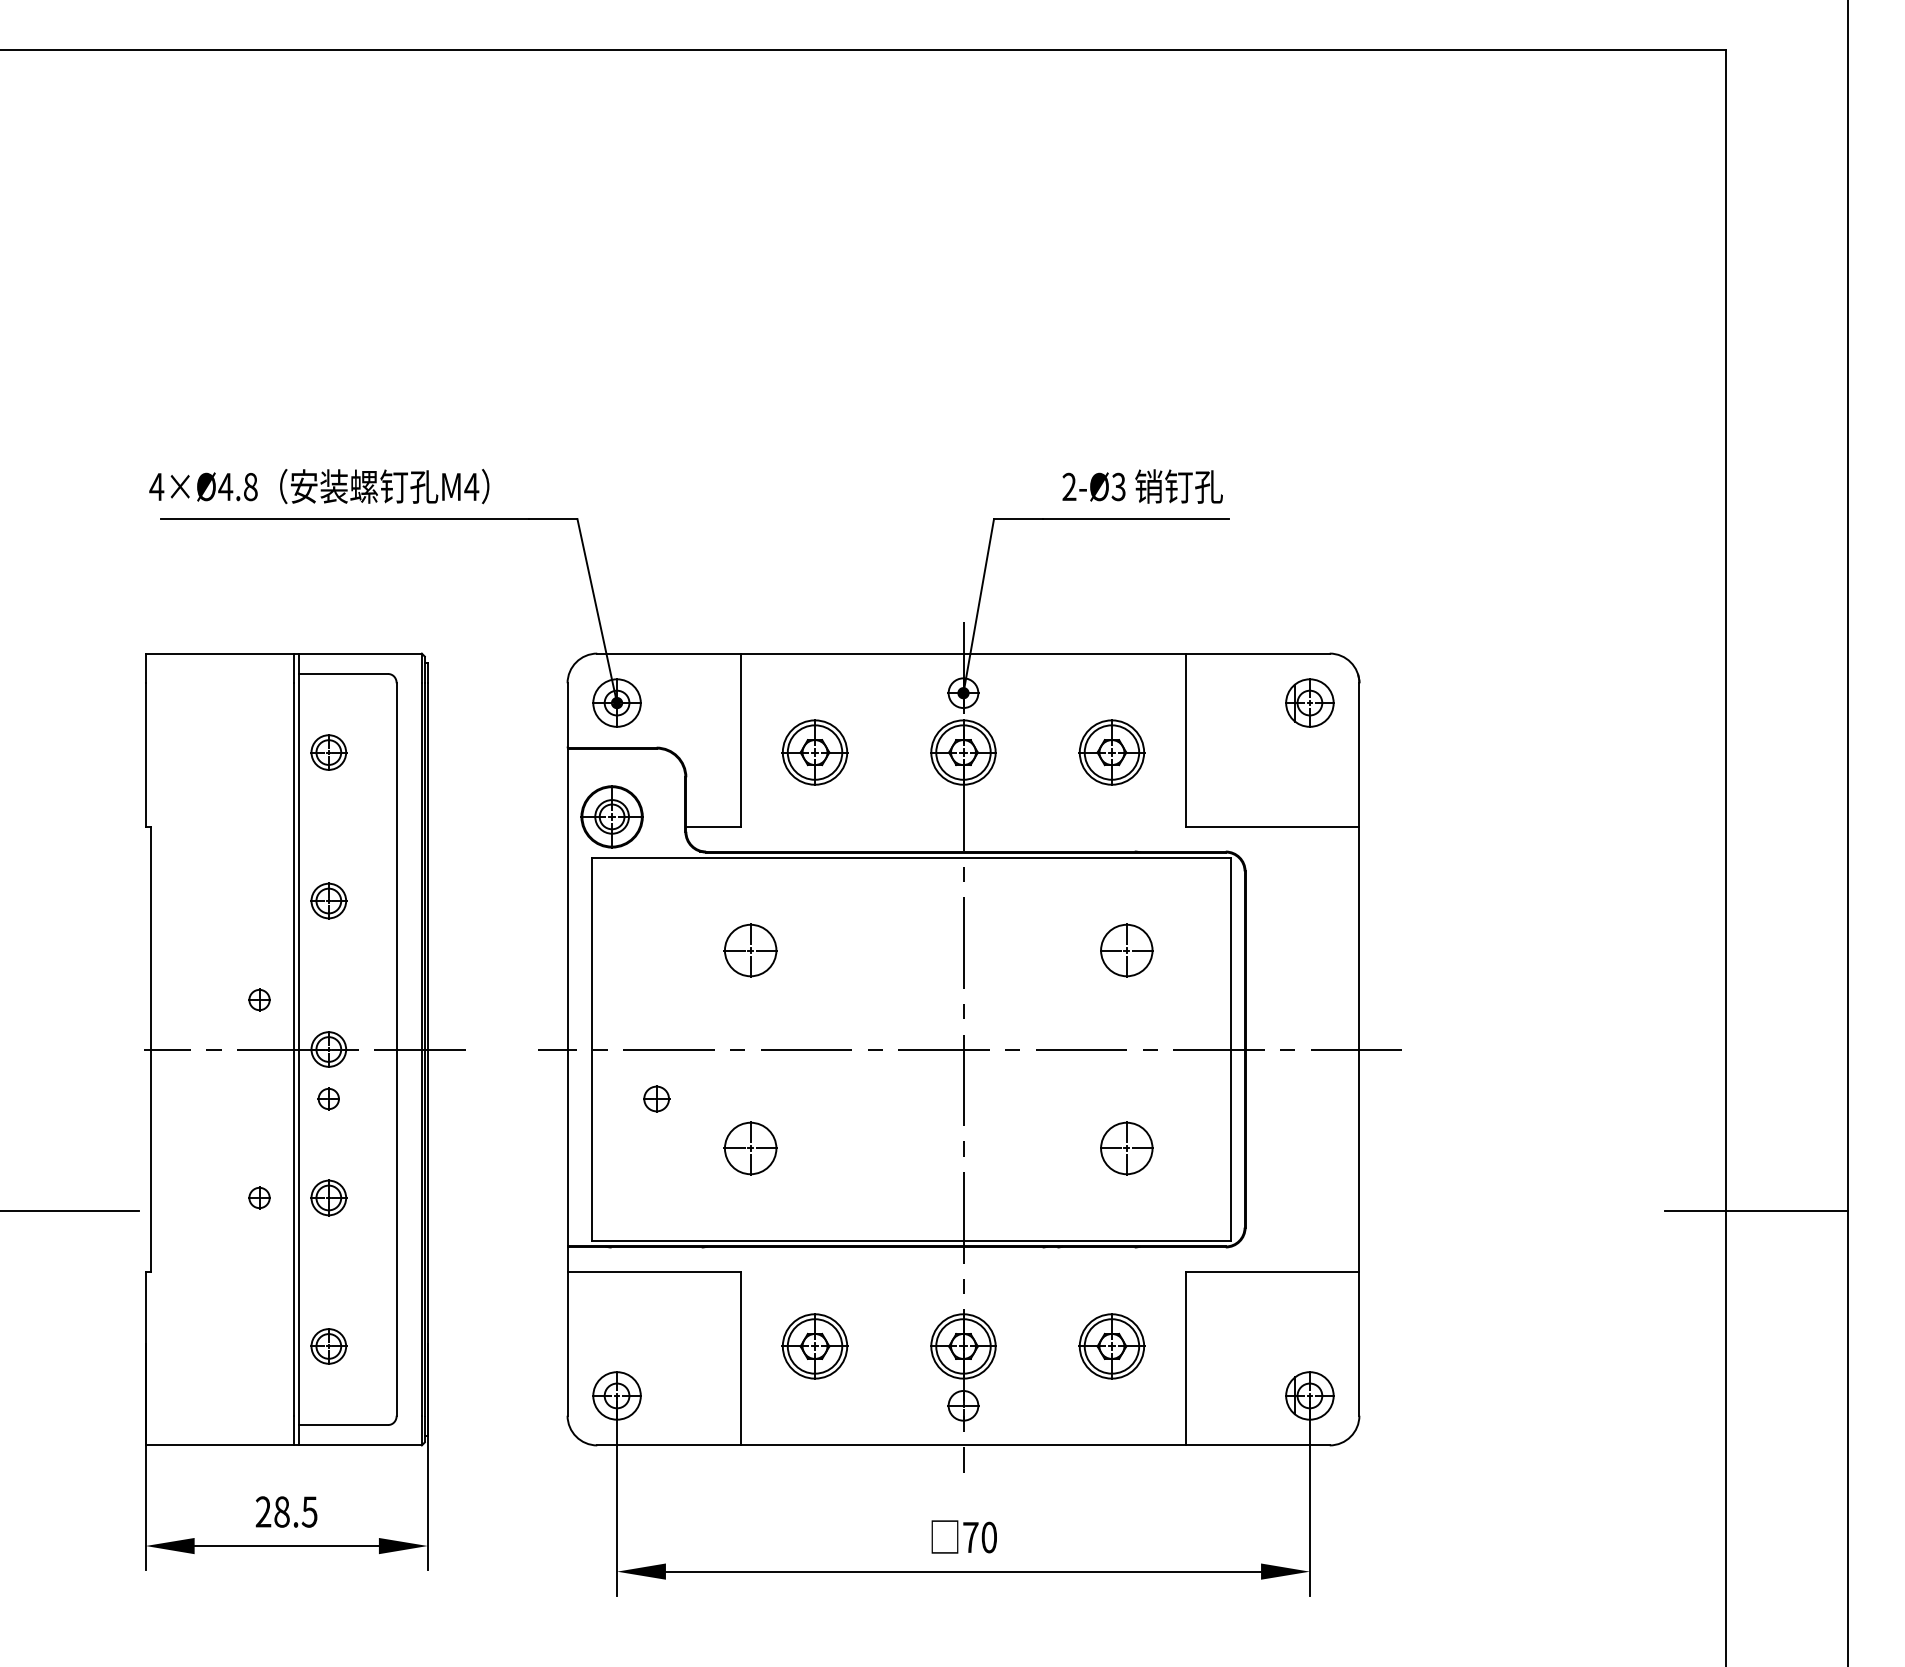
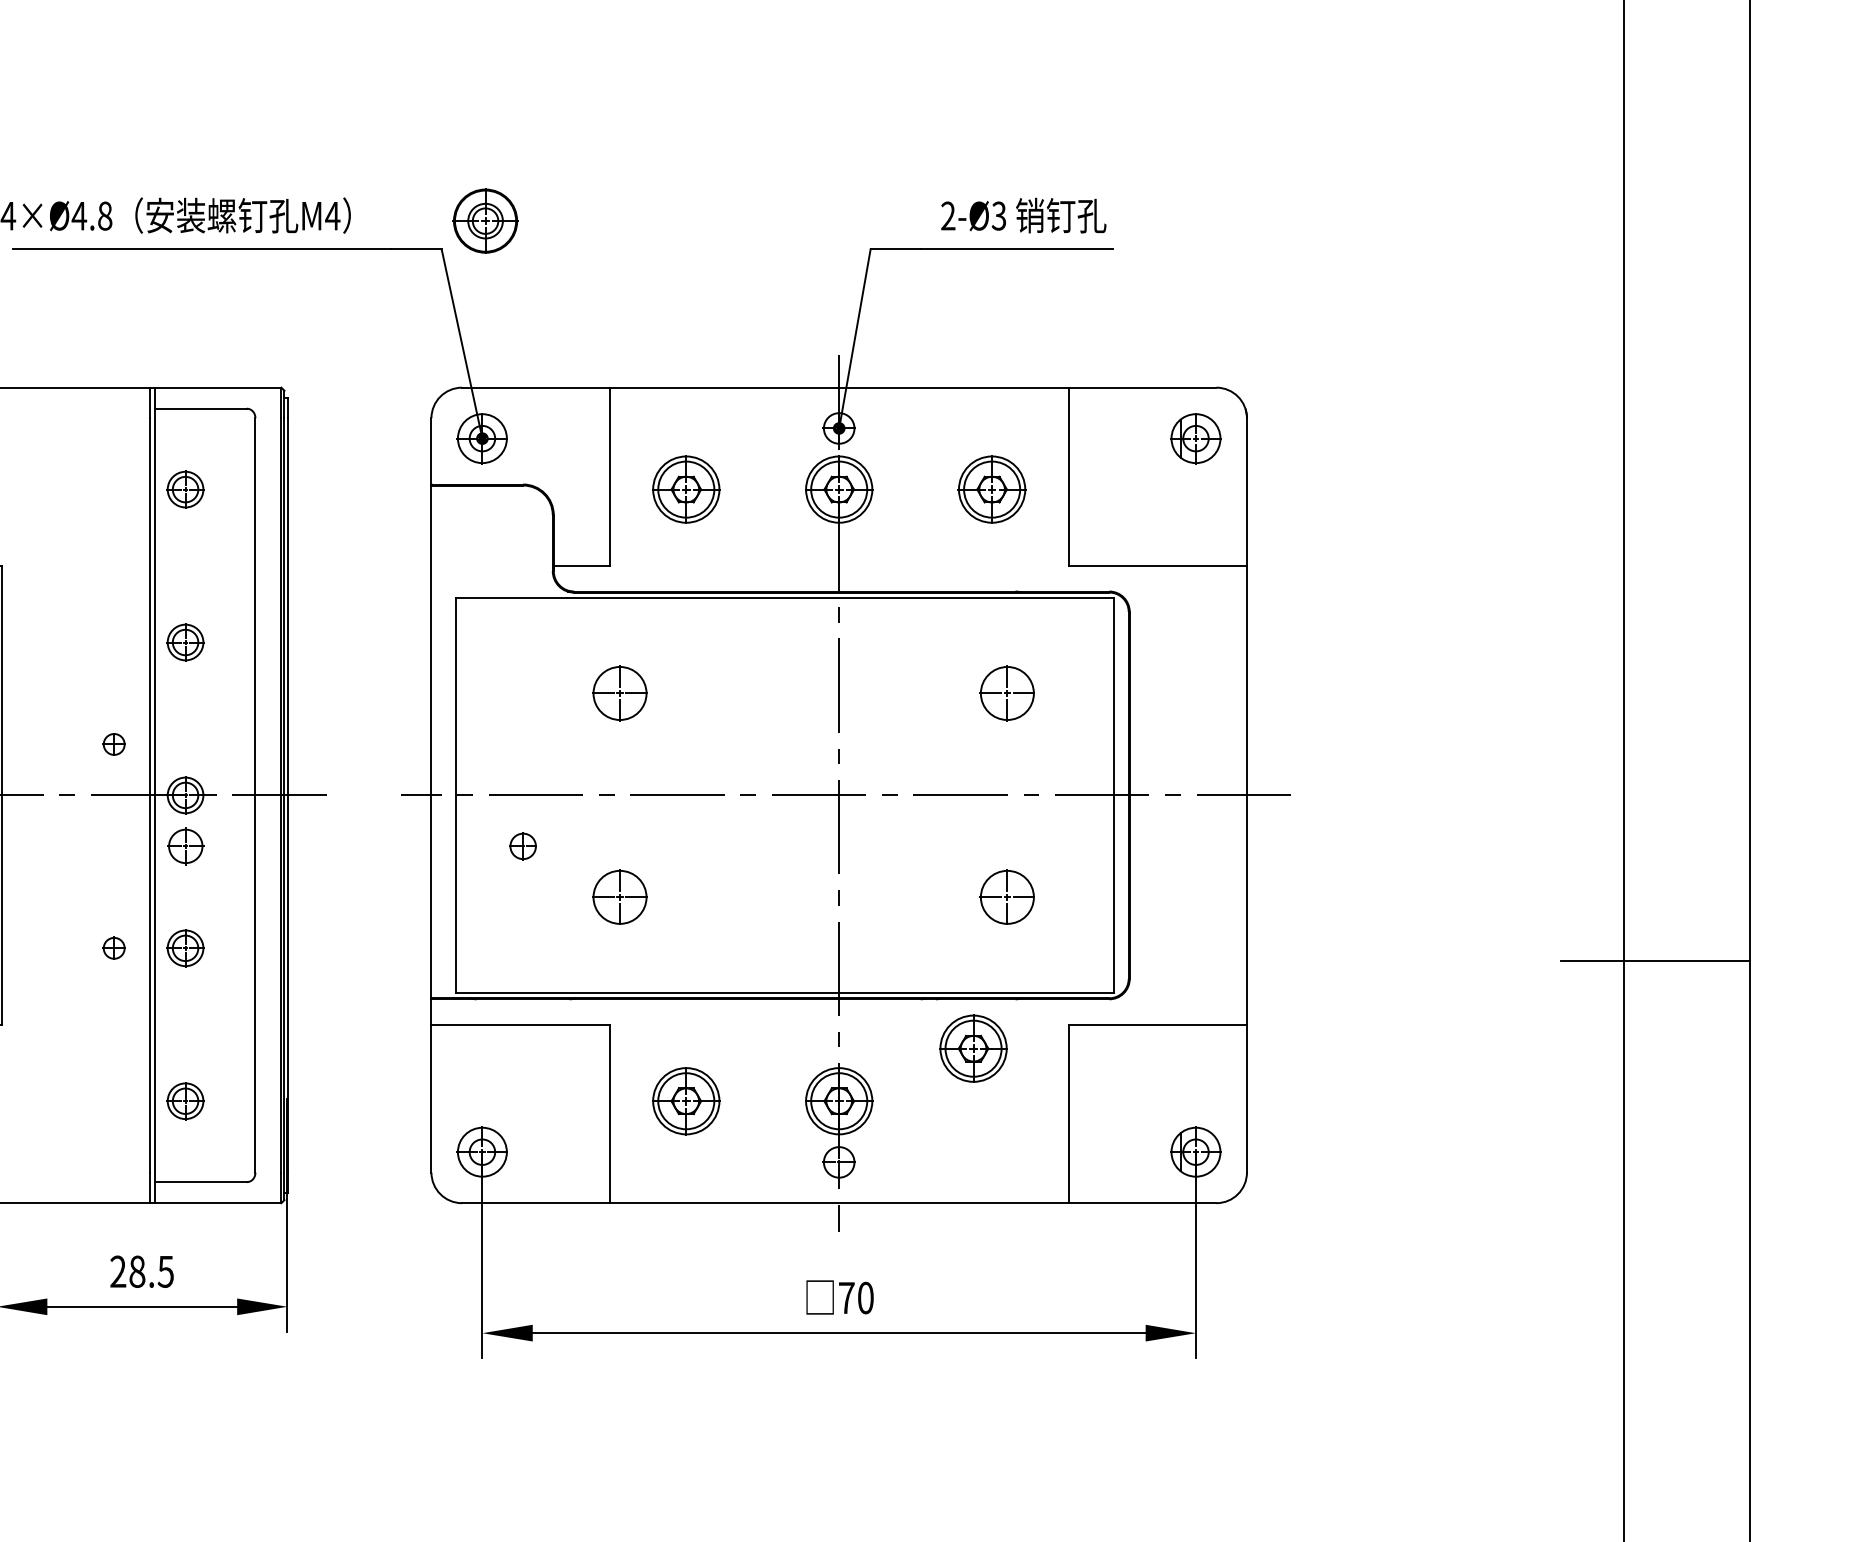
part: (611, 816) -> (484, 220), moved
part: (328, 1098) -> (185, 845), size x1.6
part: (1111, 1346) -> (973, 1048), moved

